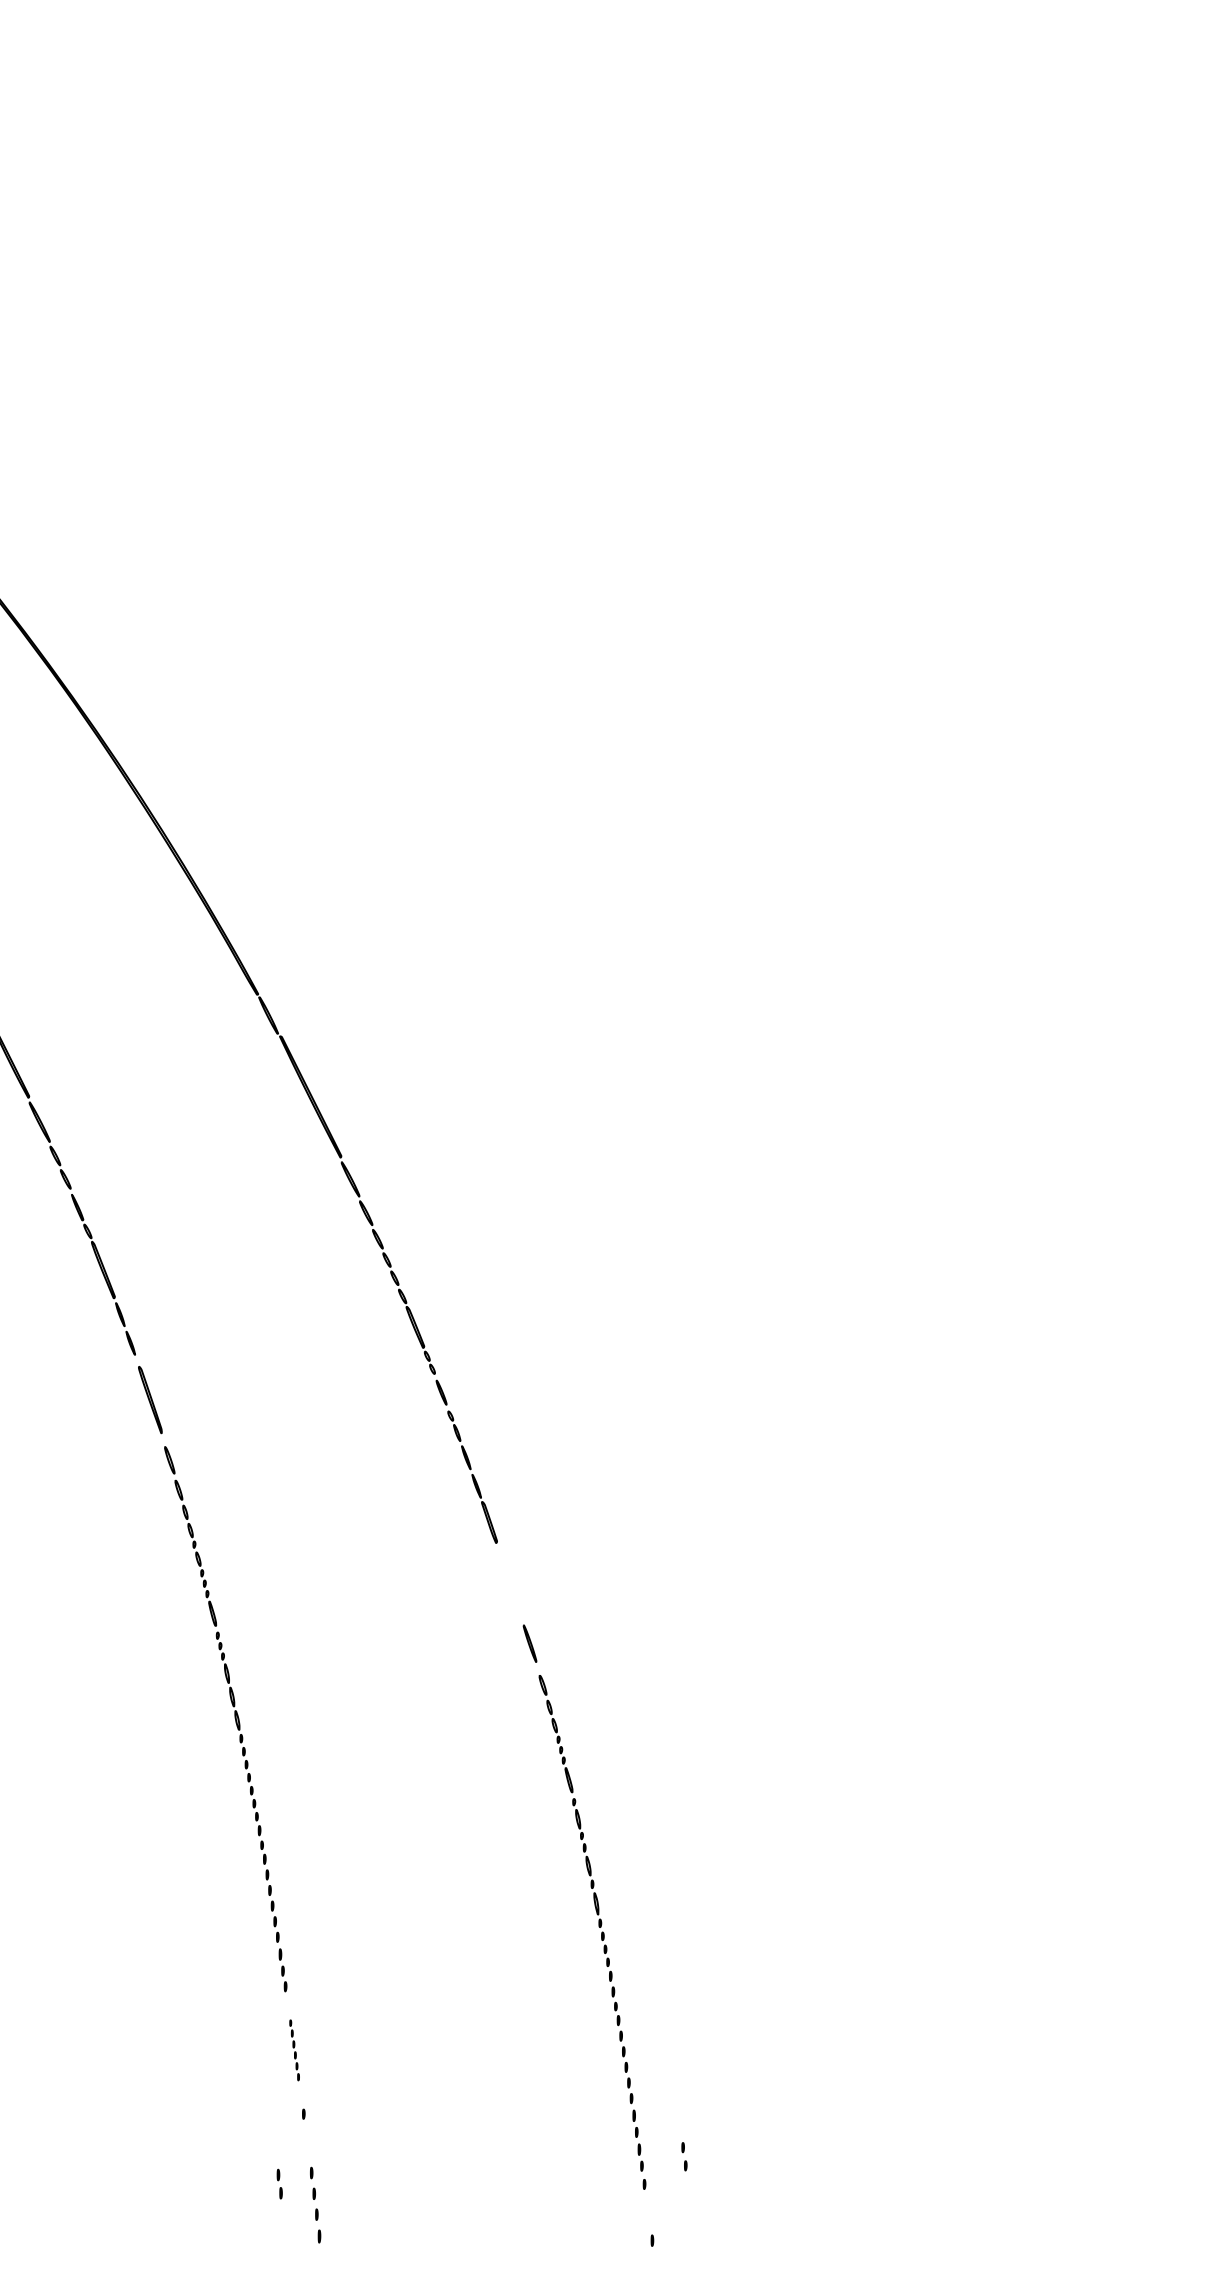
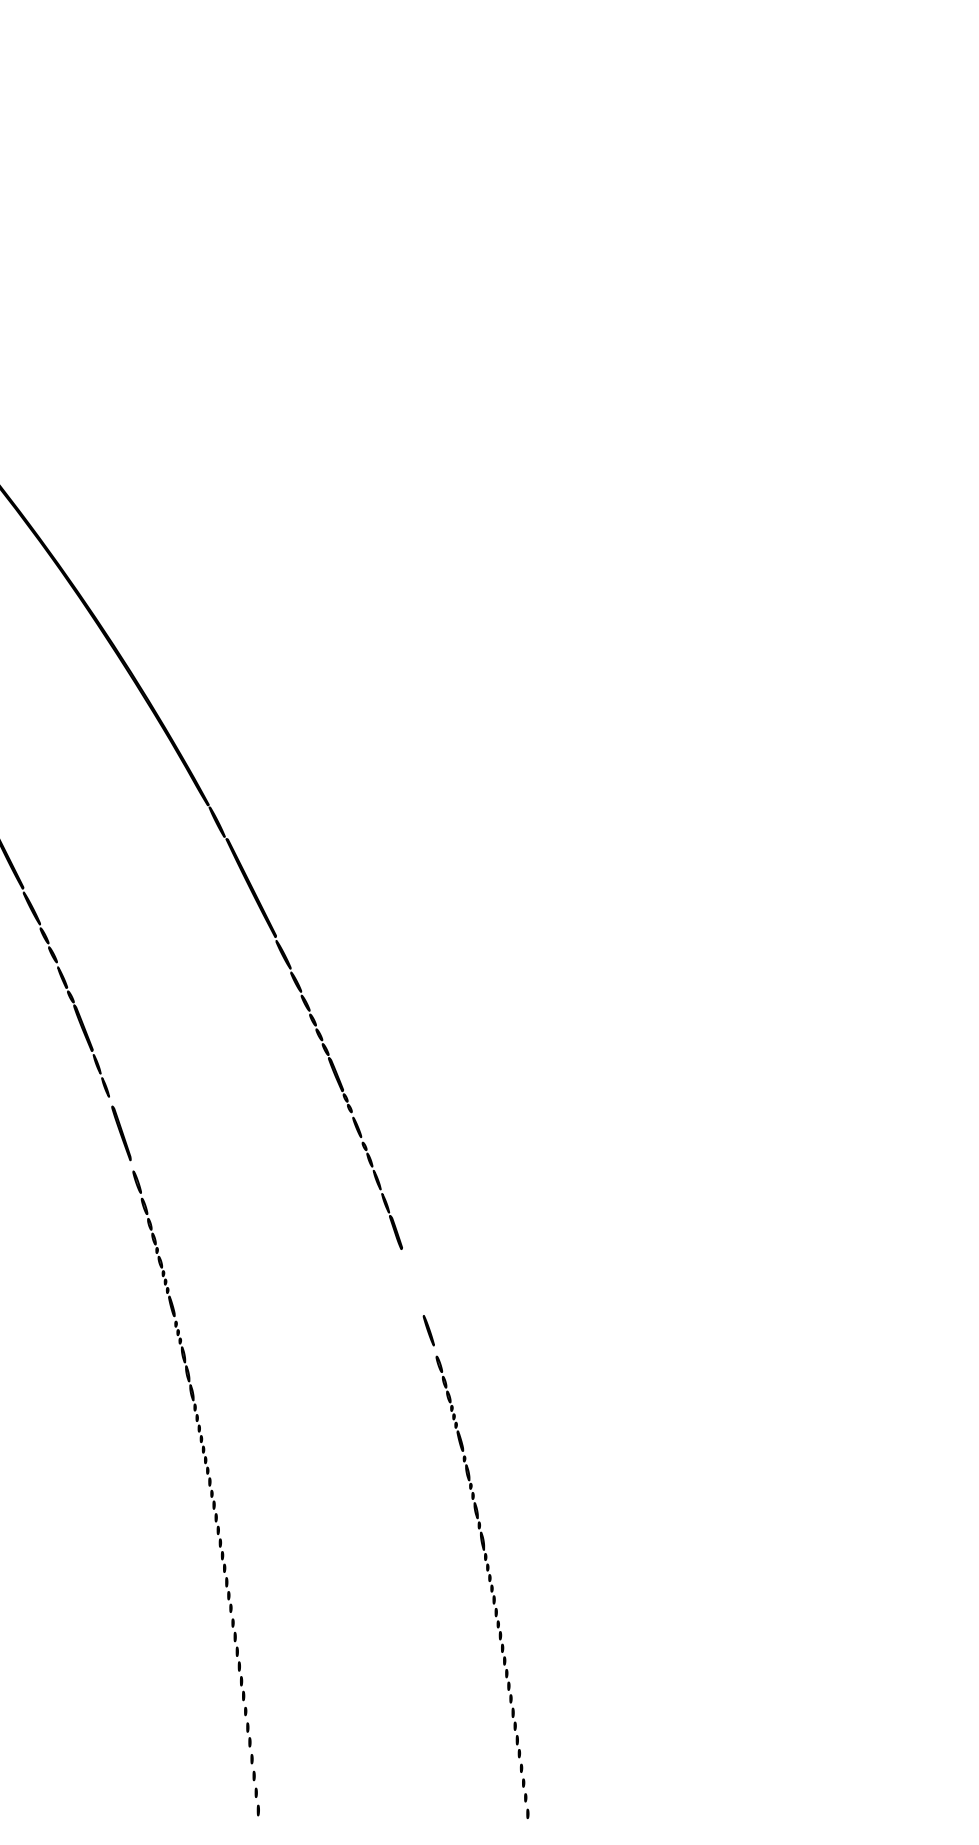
part: (294, 2050) -> (238, 1659), size x1.67
part: (684, 2156) -> (524, 1790), moved
part: (279, 2183) -> (248, 1734), moved

